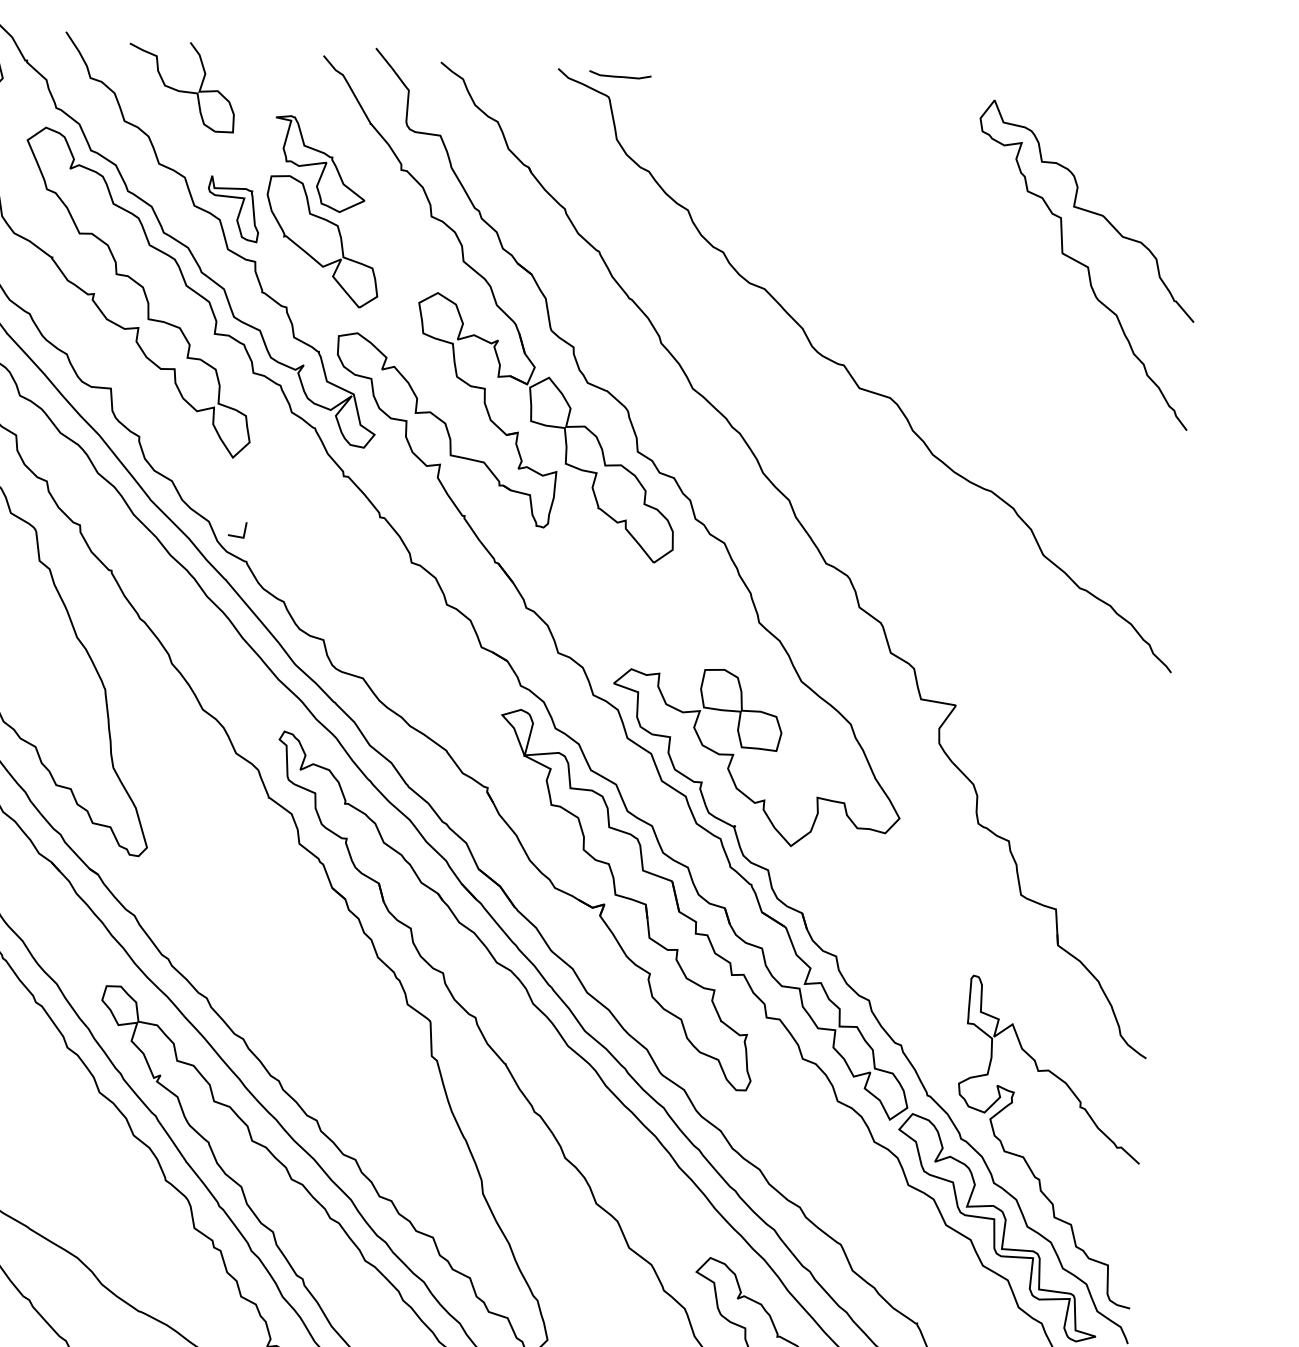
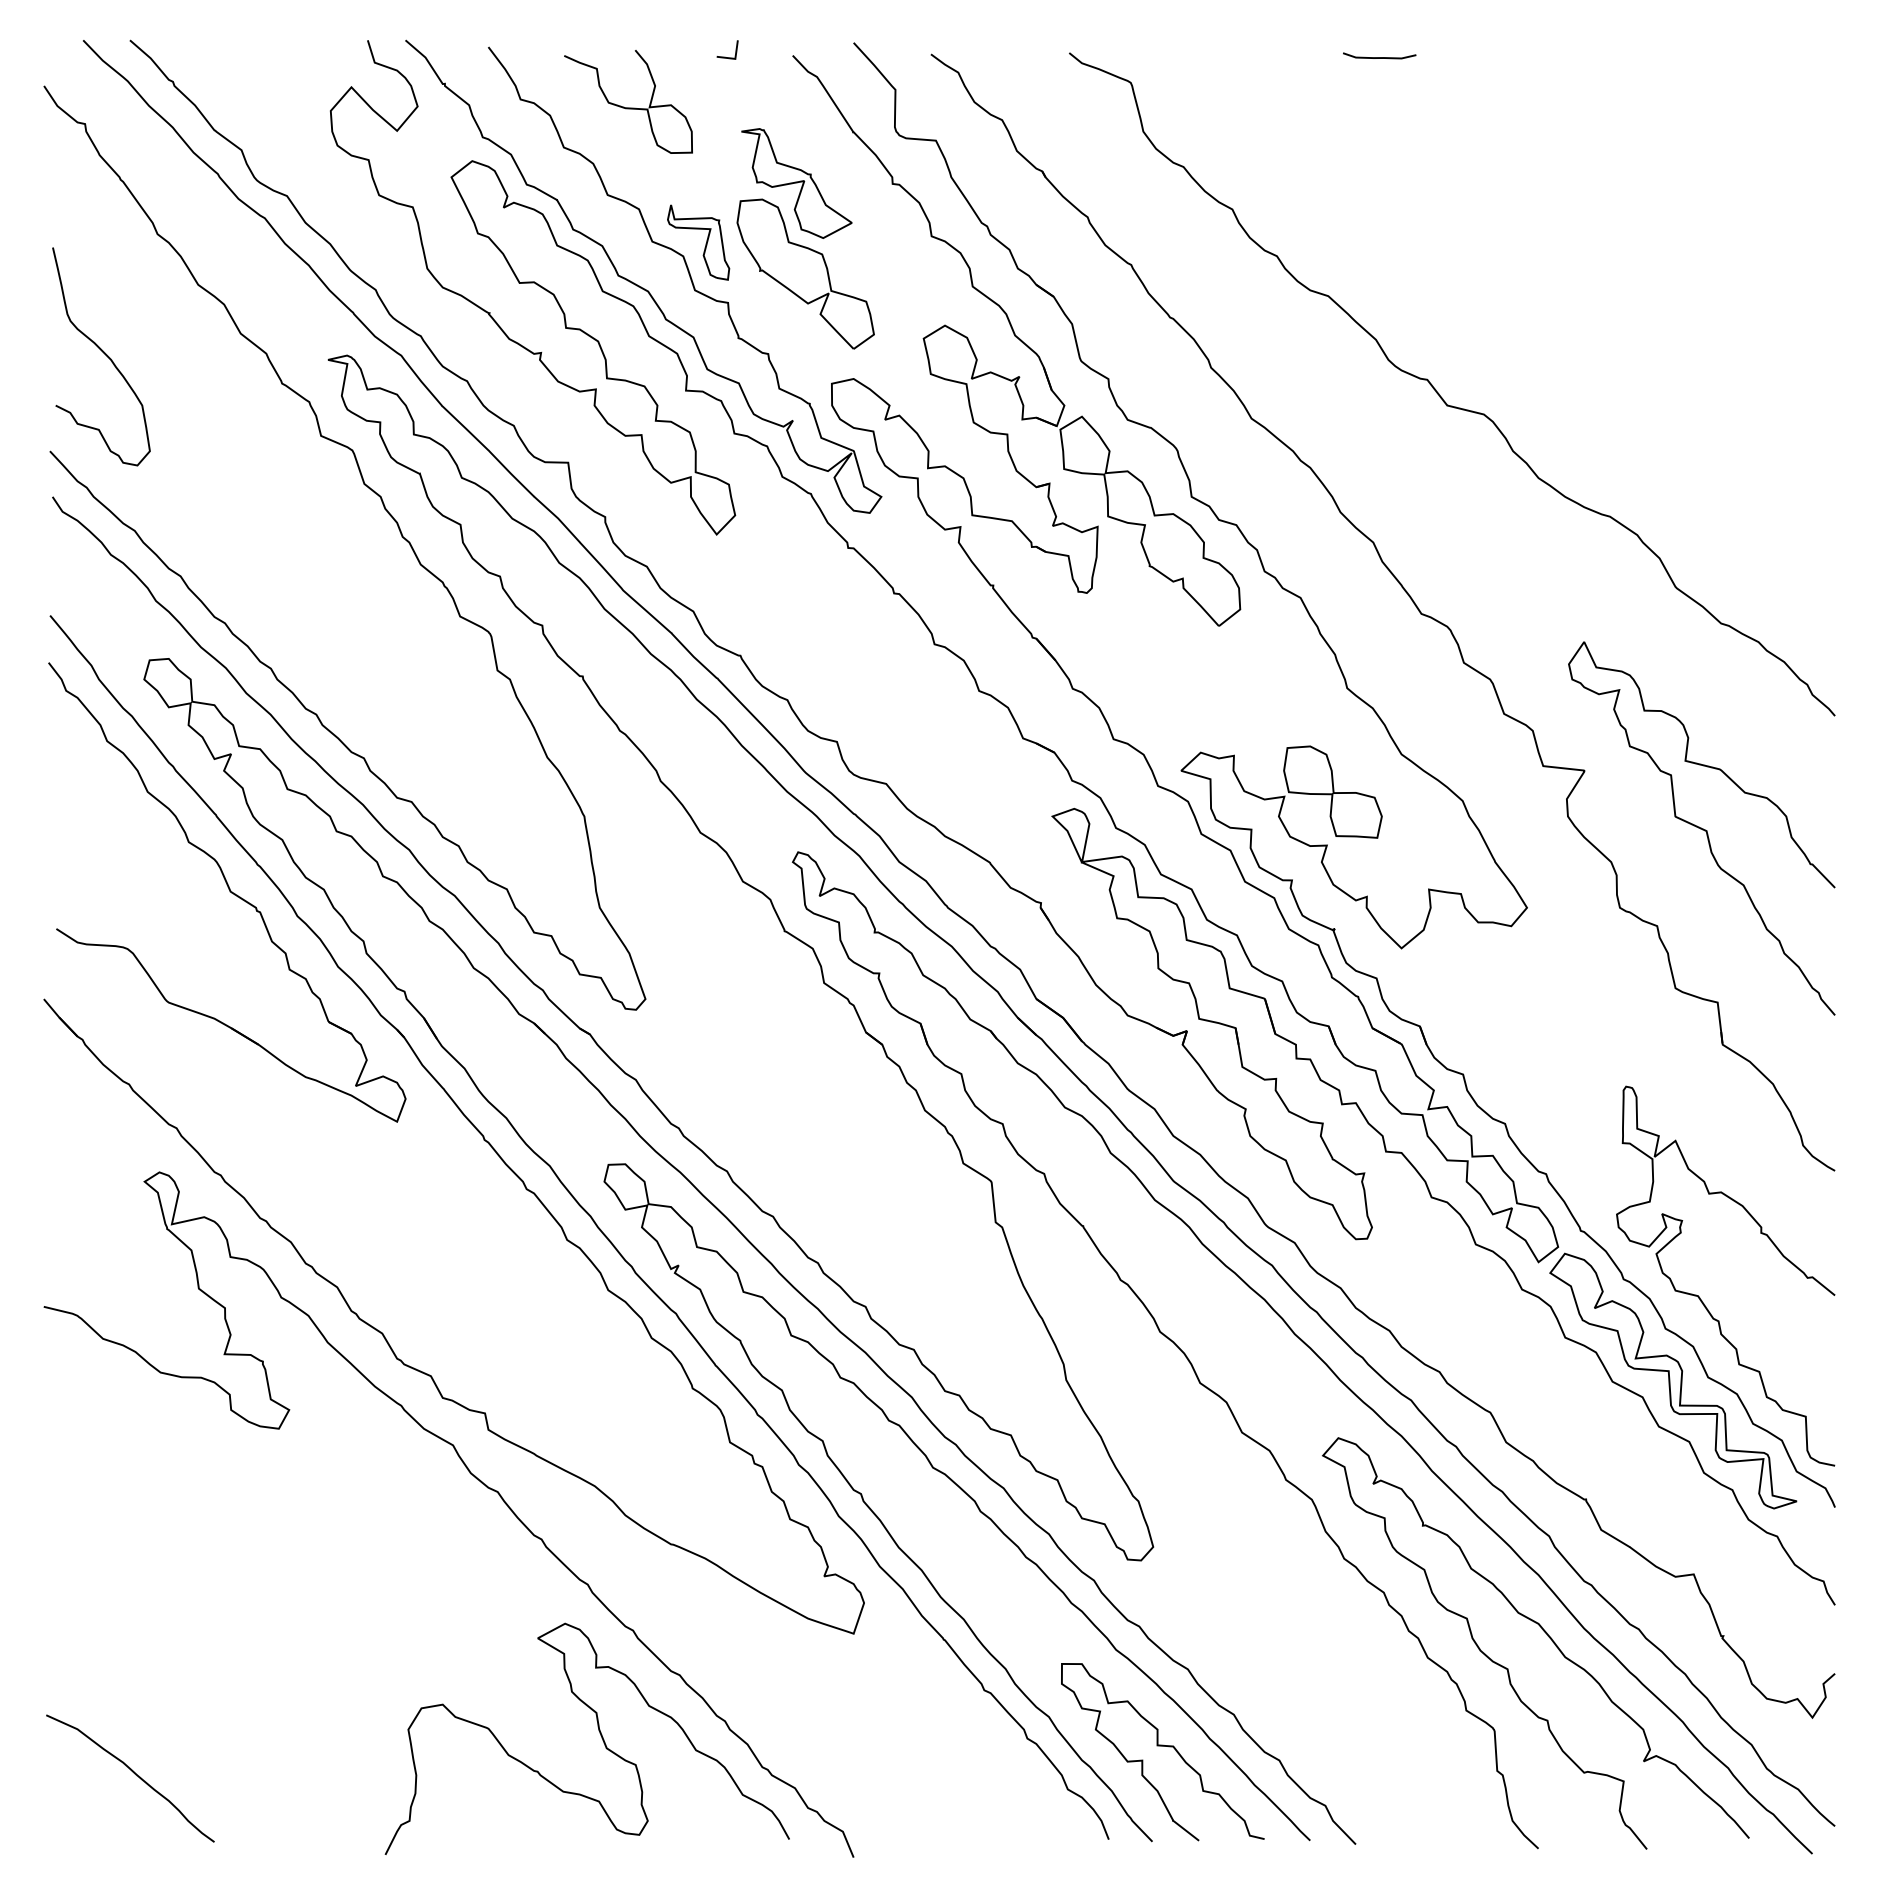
curve: (620, 76) -> (1379, 57), moved
curve: (1083, 264) -> (1701, 828), moved
line: (235, 535) -> (725, 56), moved

